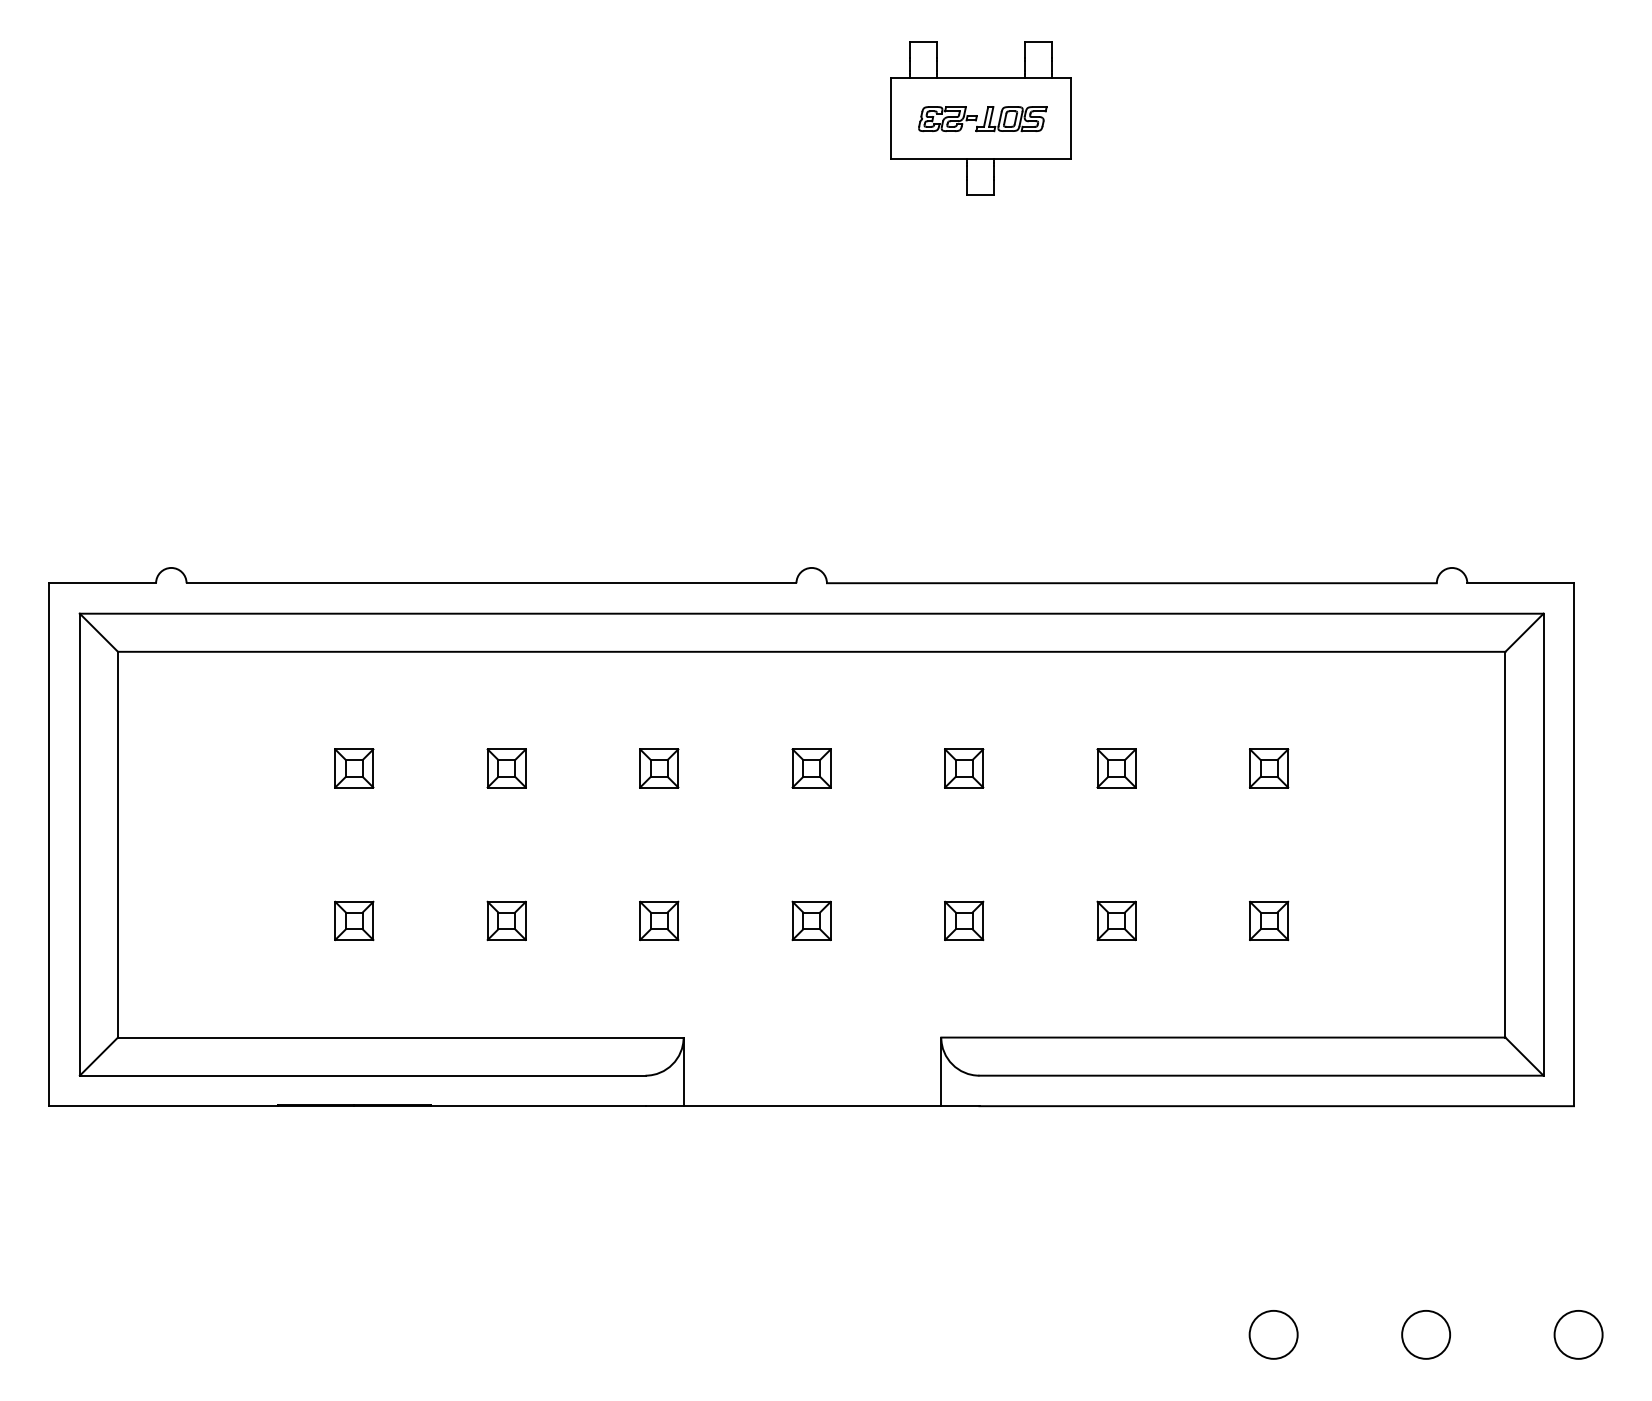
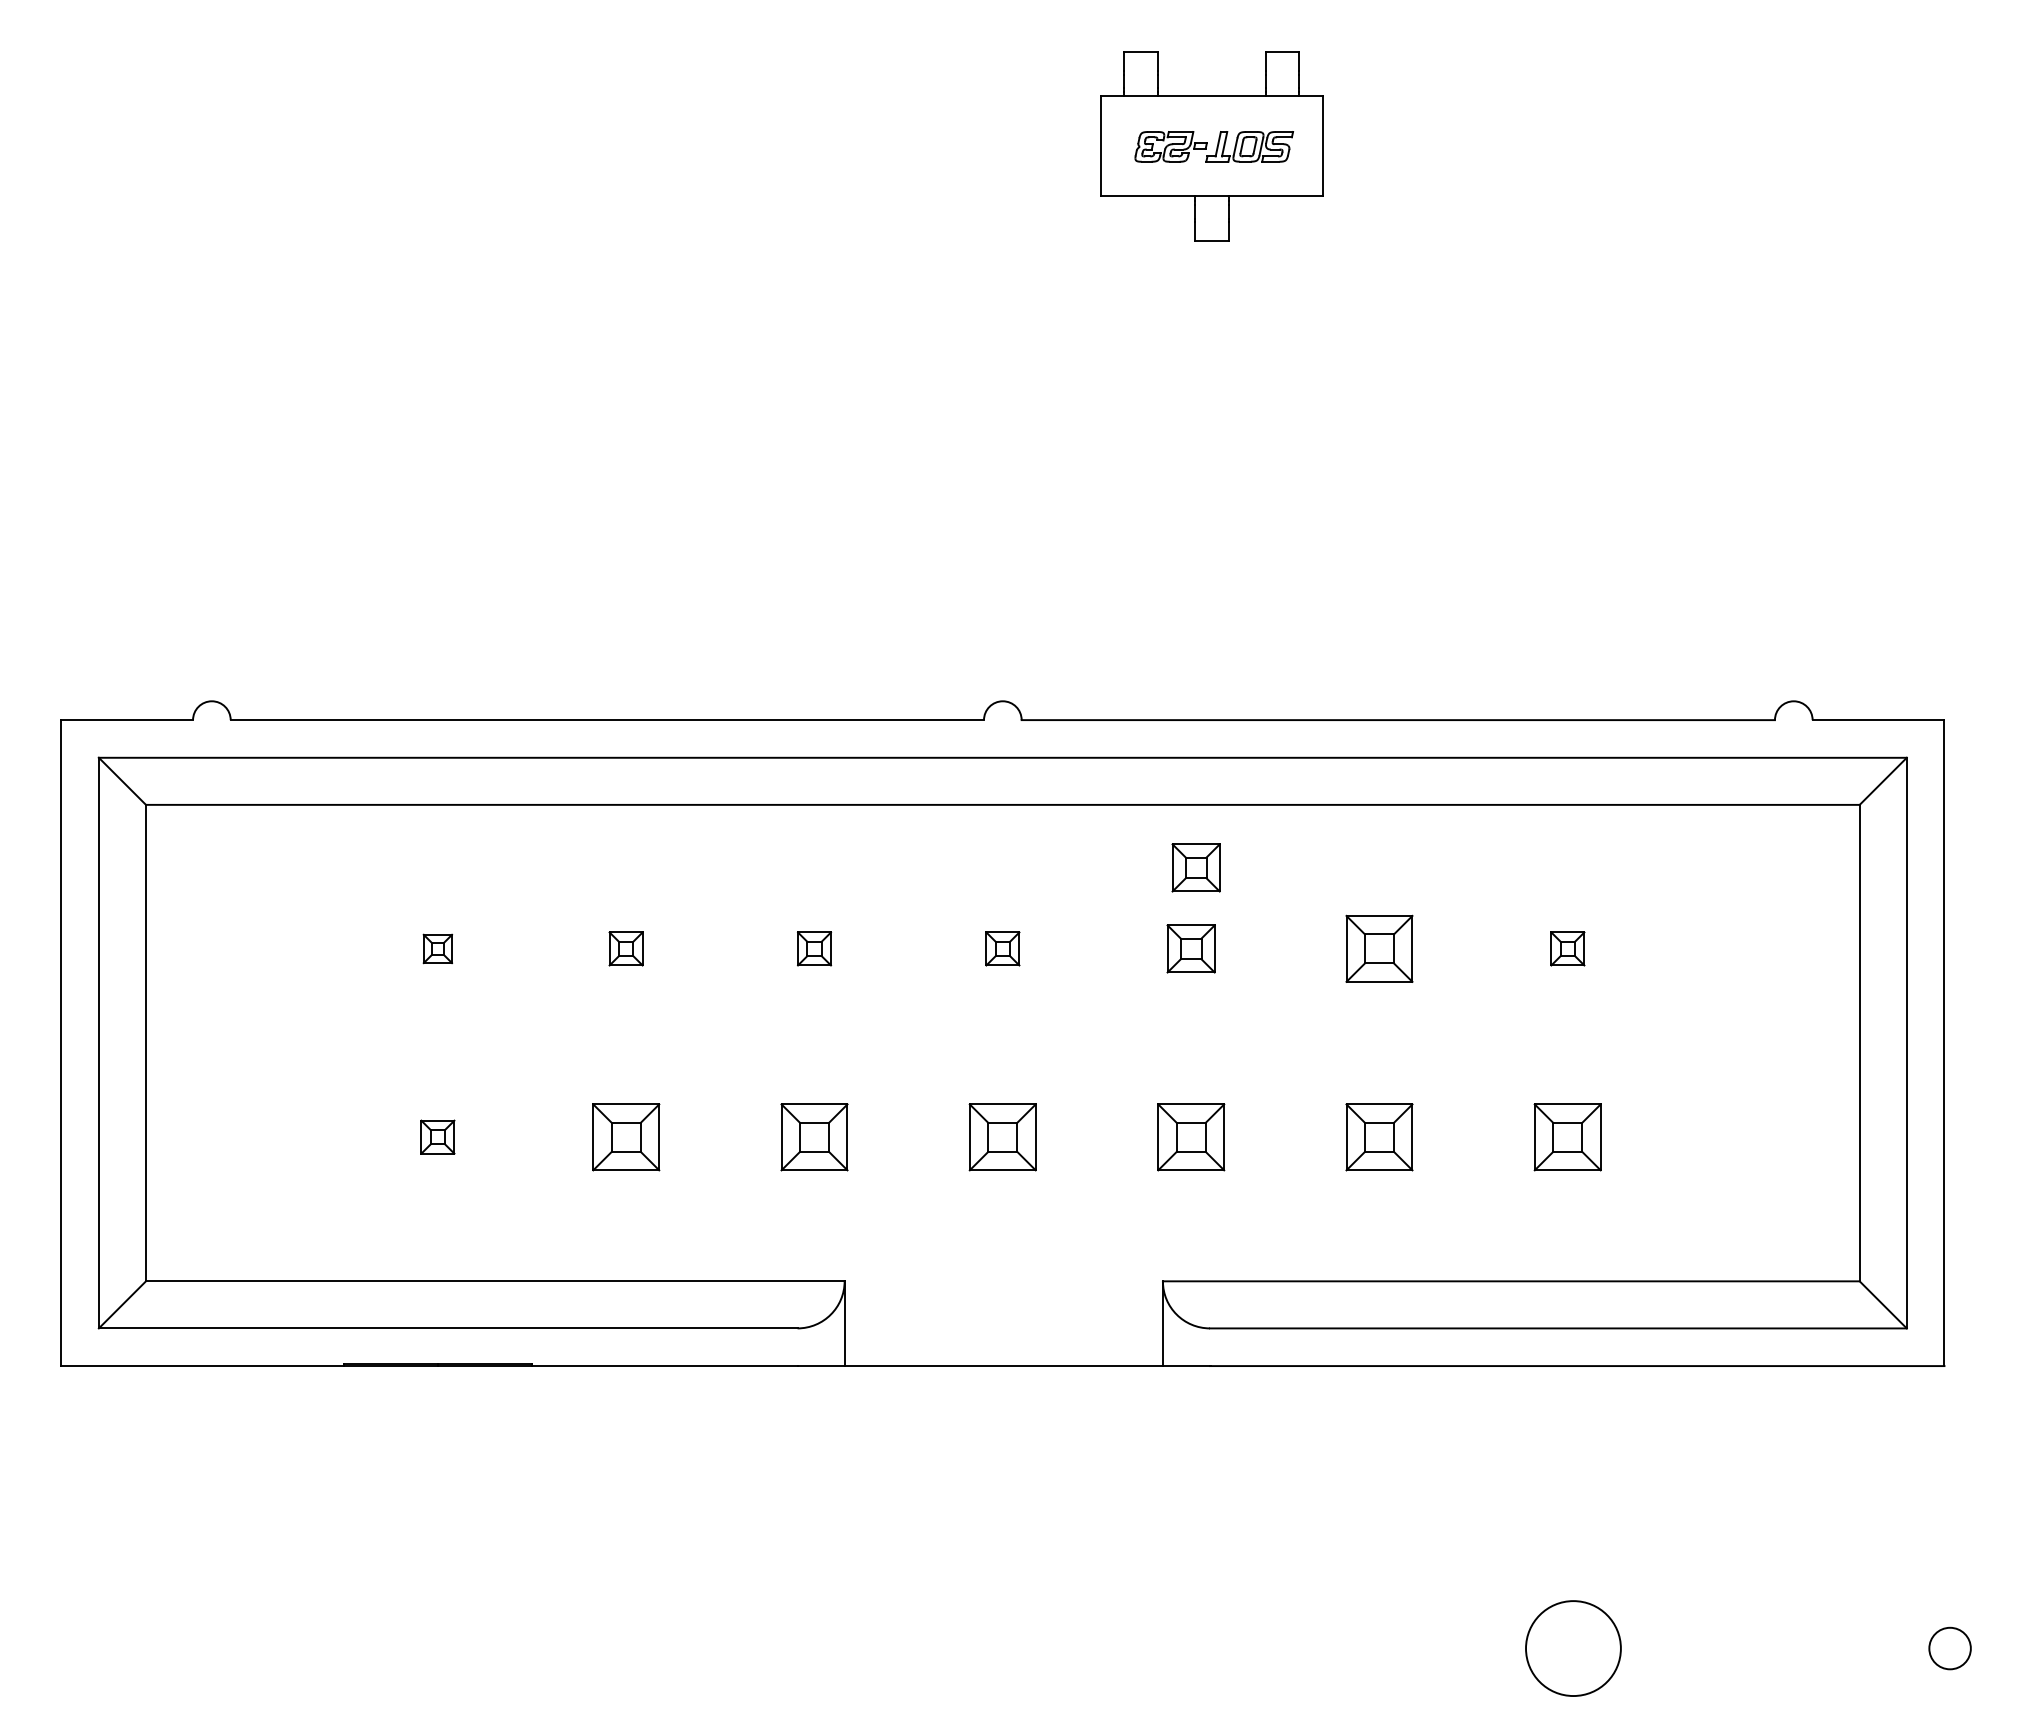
part: (967, 702) -> (1195, 867), added
part: (354, 768) -> (437, 948), size x0.6
part: (506, 768) -> (625, 948), size x0.7
part: (659, 768) -> (814, 948), size x0.7
part: (811, 768) -> (1002, 948), size x0.7
part: (1116, 768) -> (1379, 948), size x1.4
part: (1268, 768) -> (1567, 948), size x0.7
part: (354, 920) -> (437, 1136), size x0.7
part: (506, 920) -> (625, 1136), size x1.4
part: (659, 920) -> (814, 1136), size x1.4
part: (811, 920) -> (1002, 1136), size x1.4
part: (963, 920) -> (1190, 1136), size x1.4
part: (1116, 920) -> (1379, 1136), size x1.4
part: (1268, 920) -> (1567, 1136), size x1.4
circle: (1273, 1334) -> (1573, 1648), size x1.6
circle: (1425, 1334) -> (1761, 1648), removed
circle: (1578, 1334) -> (1949, 1648), size x0.7

